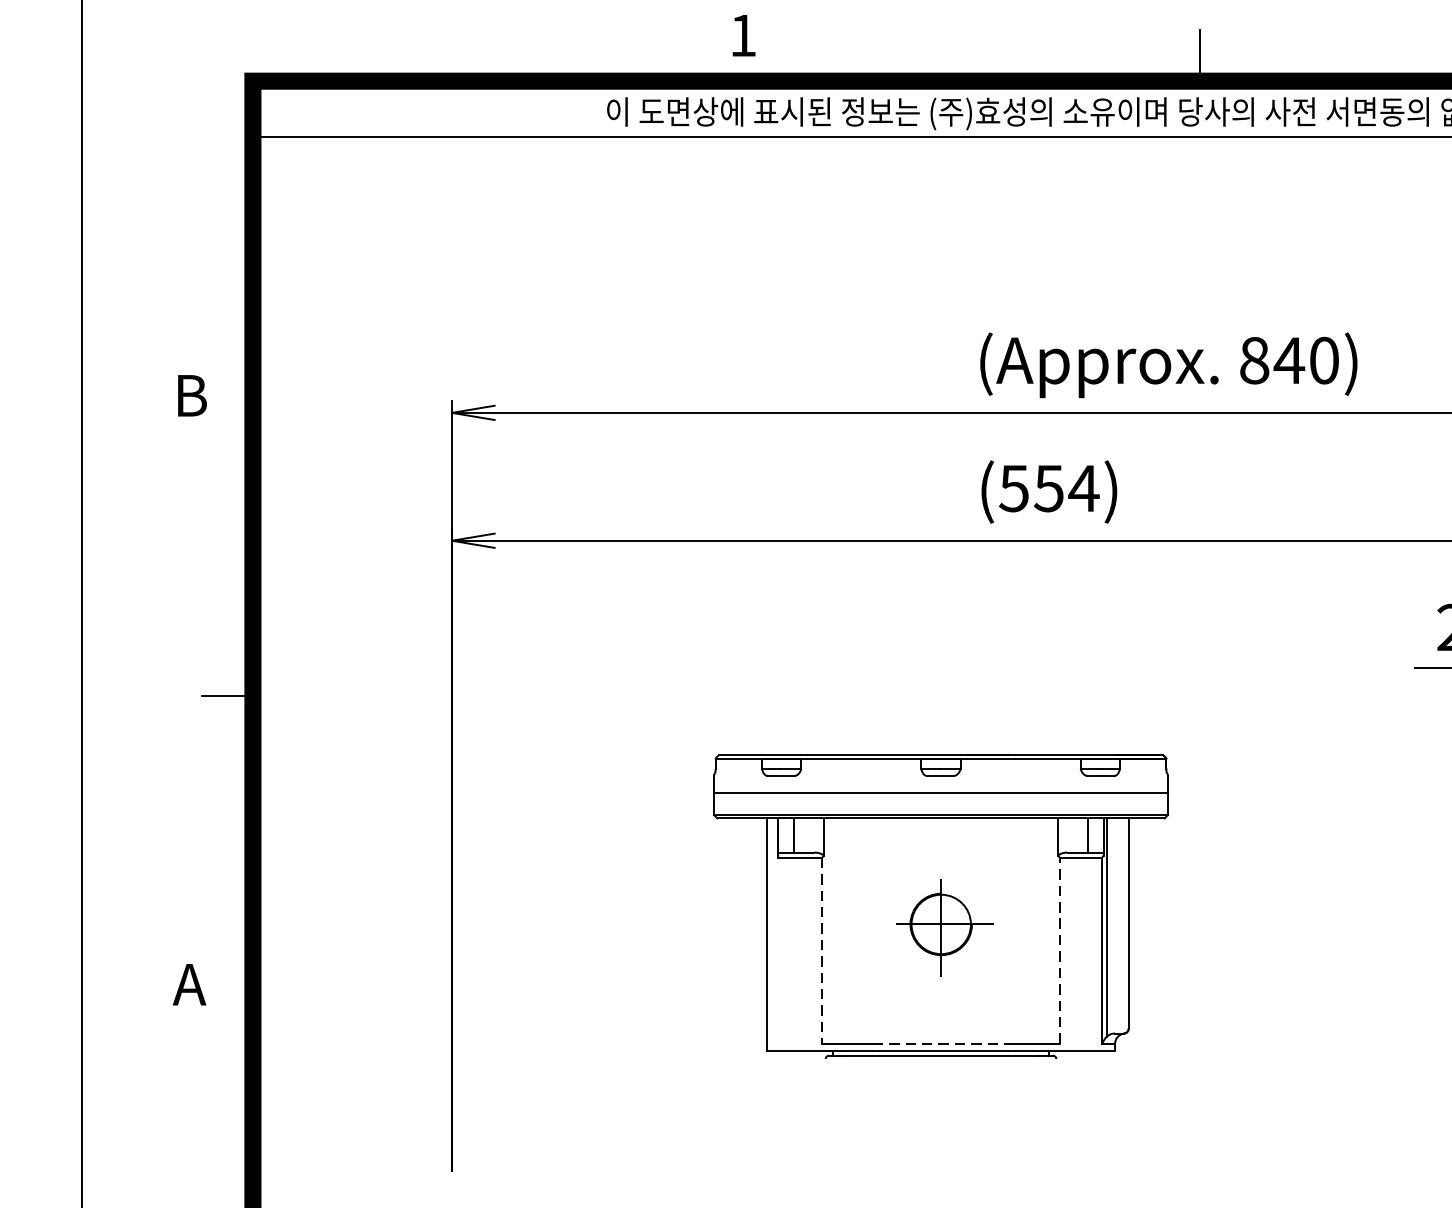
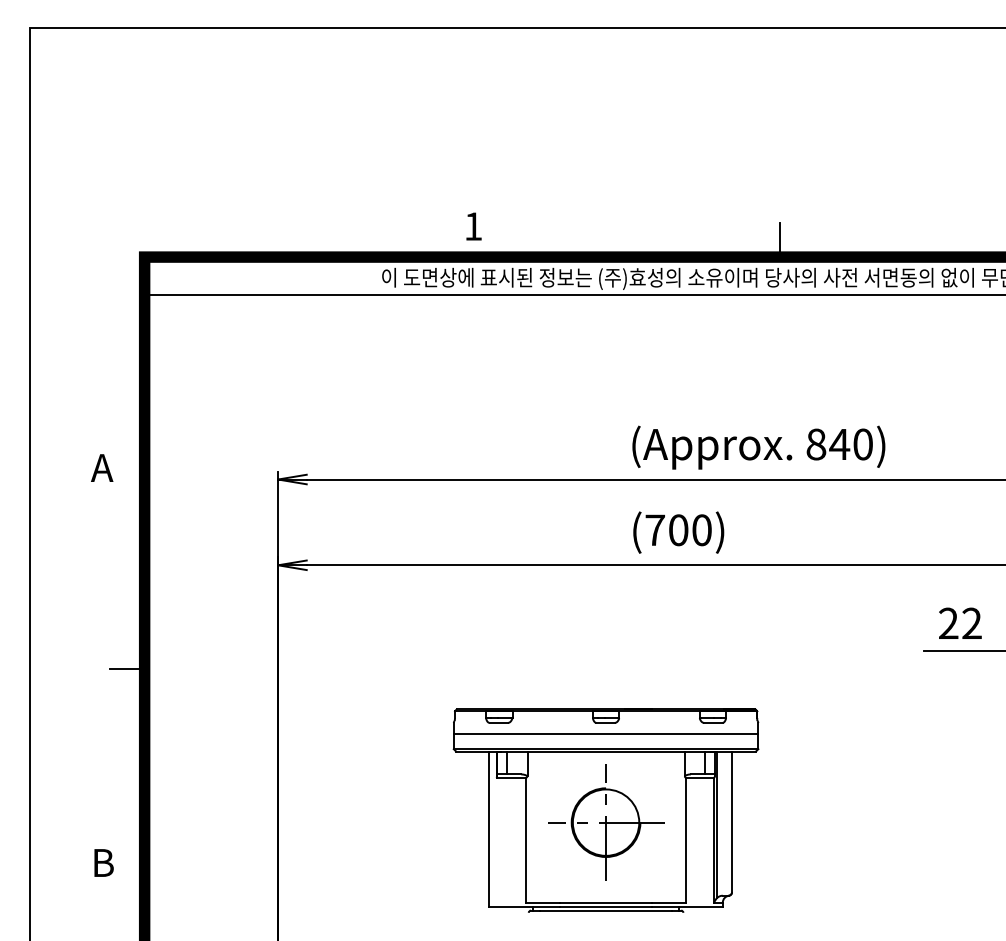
text: (190, 394) -> (102, 467), B -> A
text: (1049, 488) -> (678, 530), (554) -> (700)
part: (941, 924) -> (606, 822), size x1.67
line: (1059, 949) -> (685, 839), dashed -> solid
line: (822, 951) -> (526, 840), dashed -> solid
text: (190, 983) -> (102, 862), A -> B
line: (941, 1043) -> (606, 902), dashed -> solid

